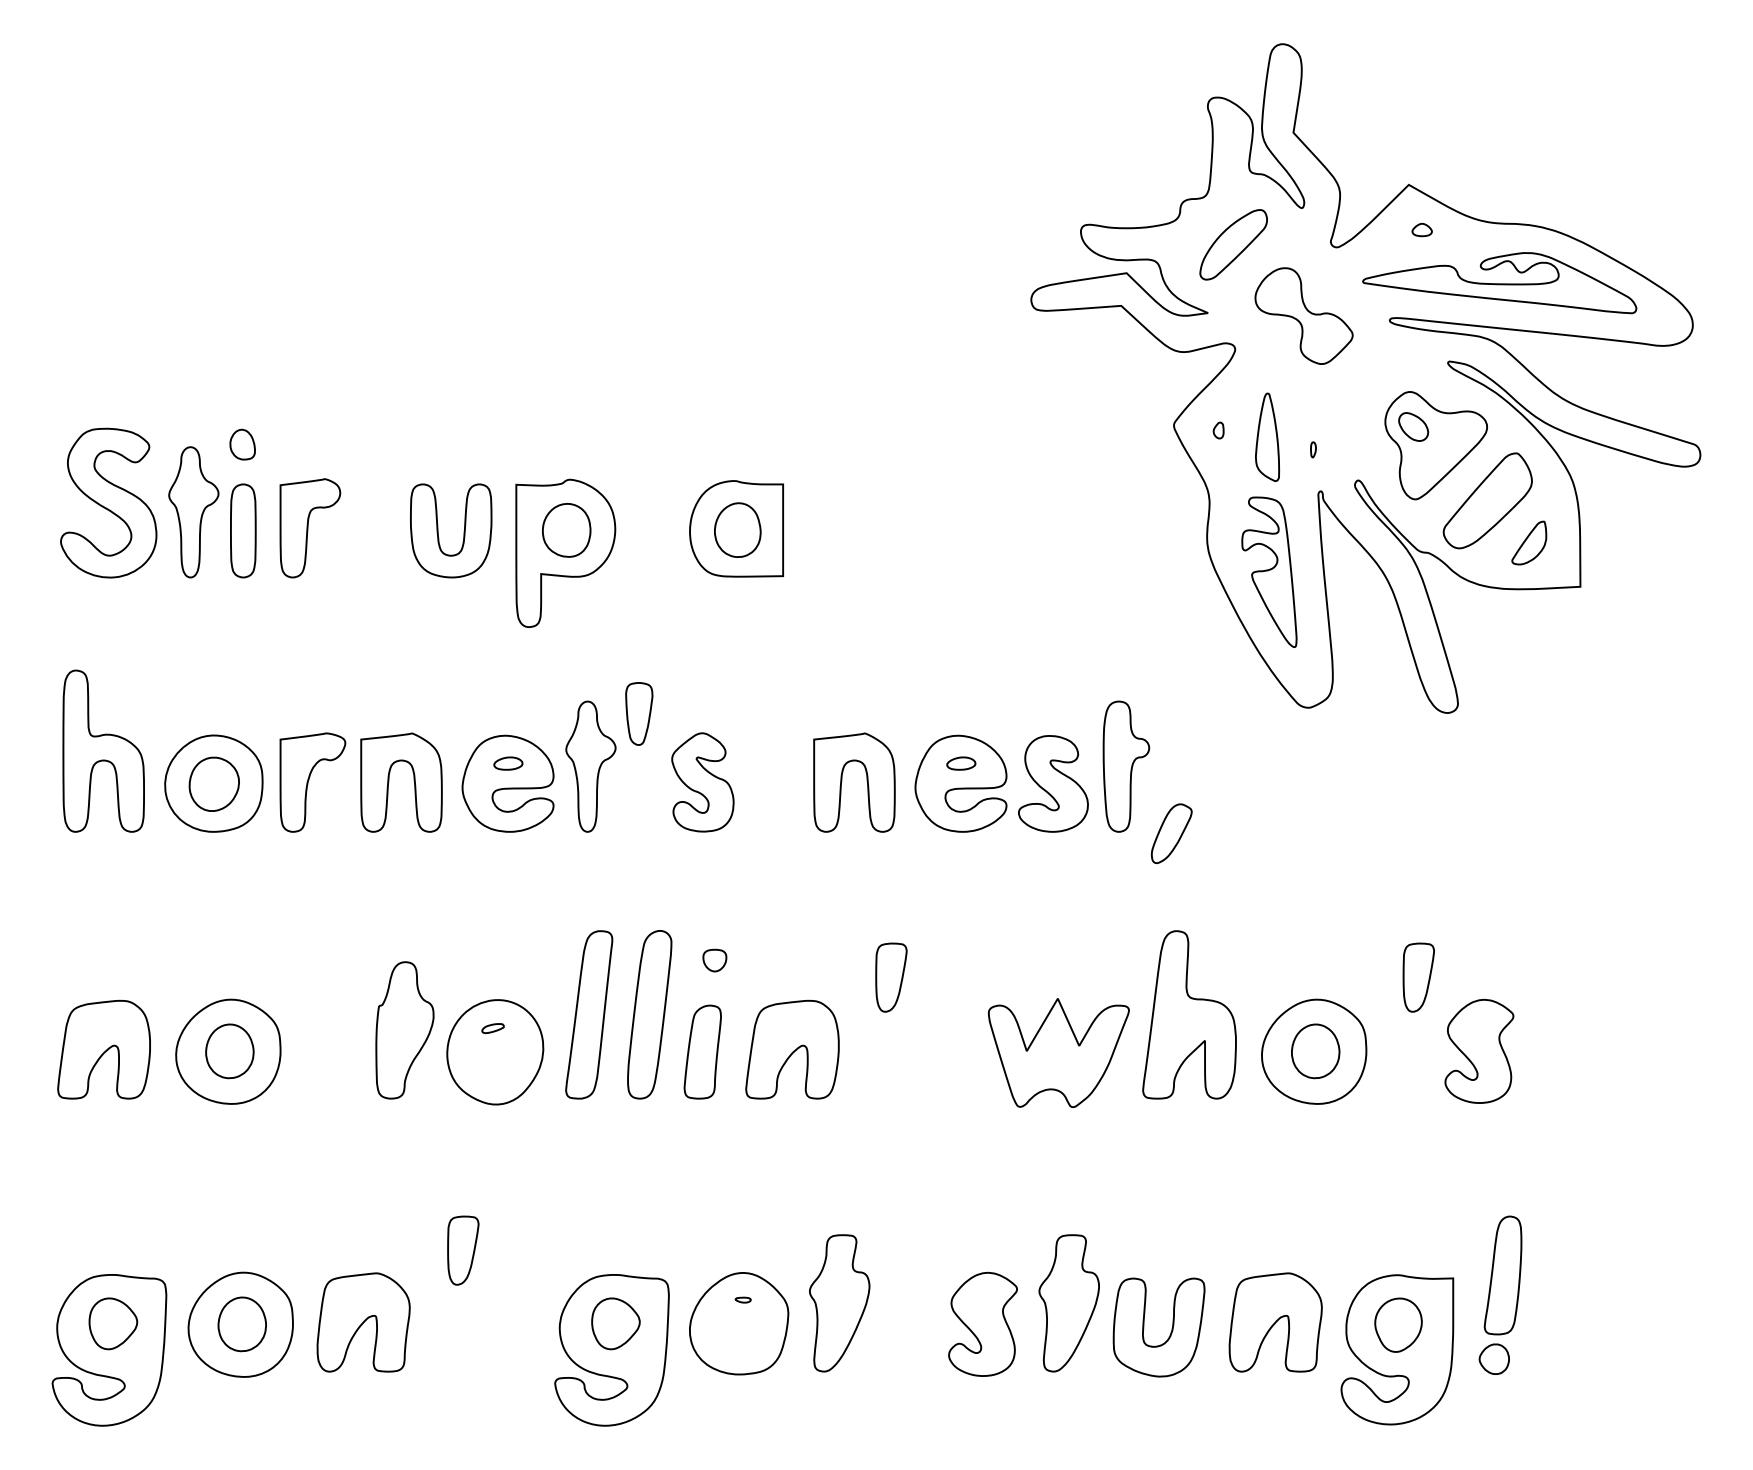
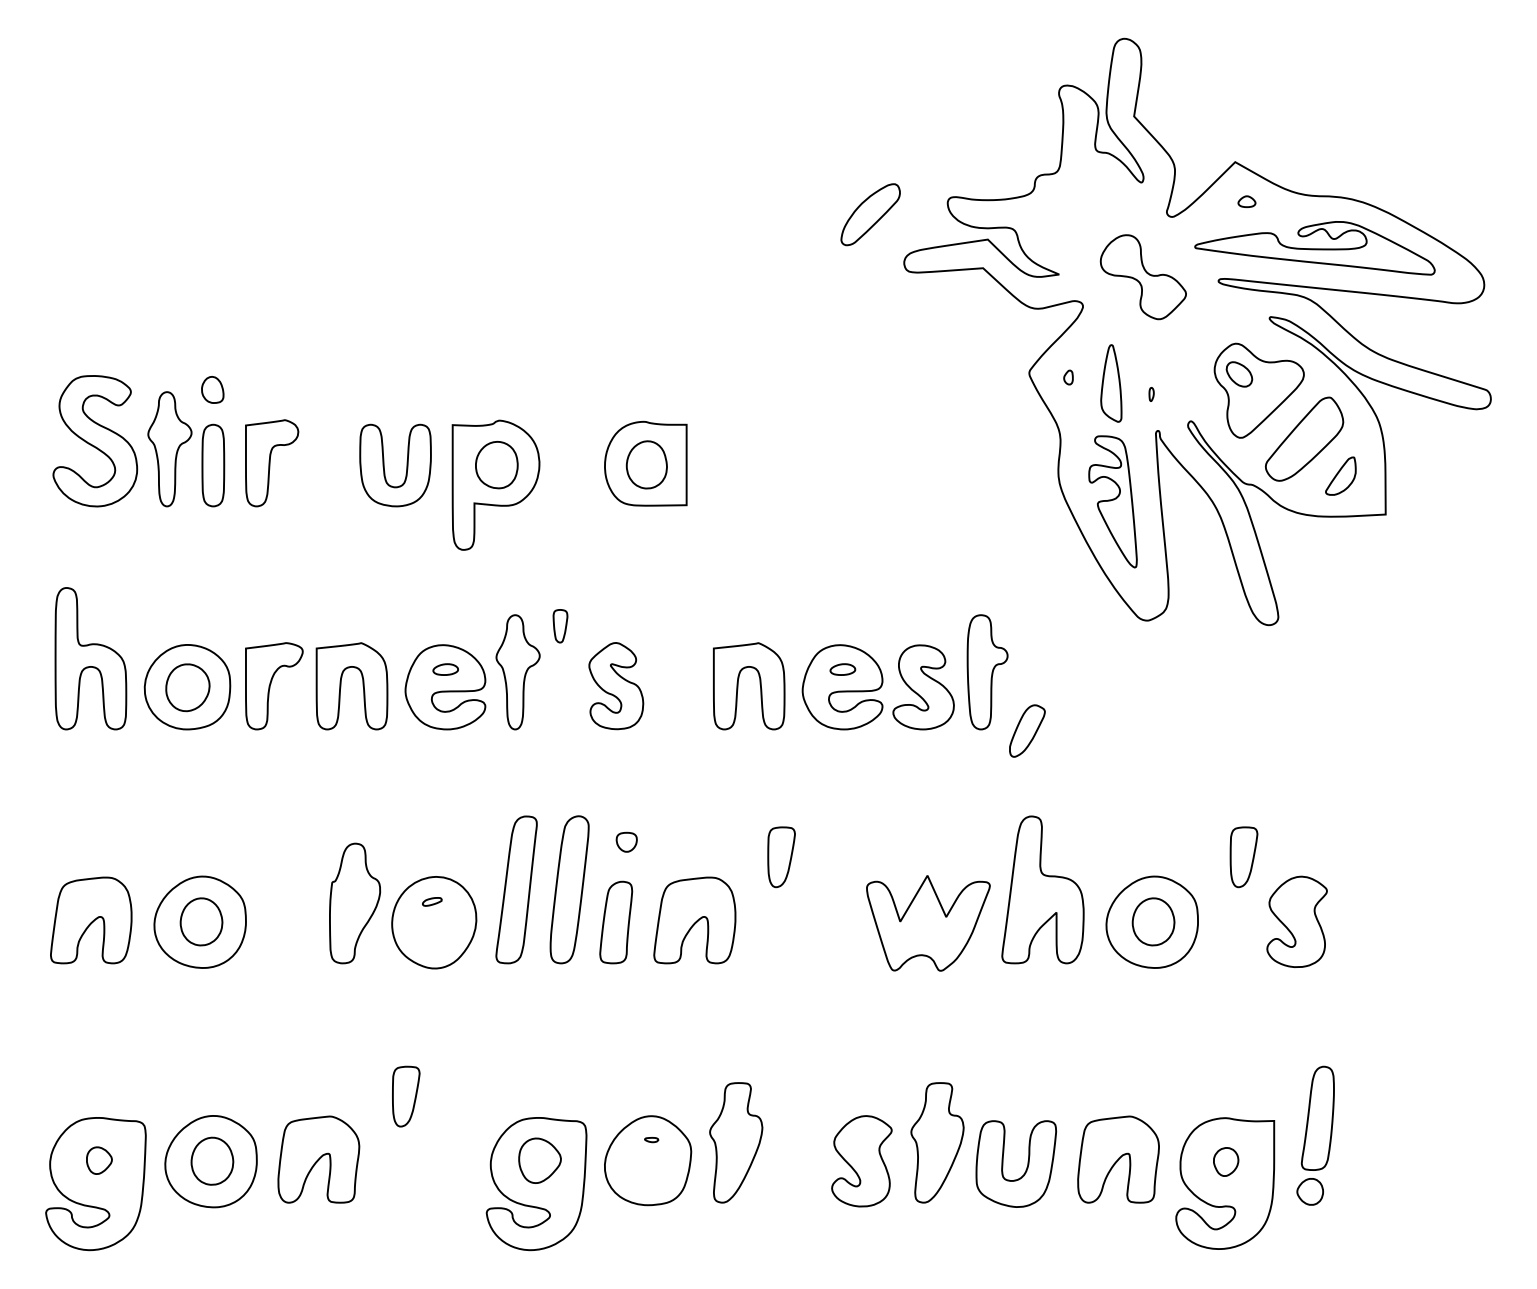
part: (1233, 244) -> (870, 214), moved
part: (639, 714) -> (560, 626), size x0.6
part: (113, 1323) -> (99, 1160), size x0.6
part: (1397, 1324) -> (1225, 1161), size x0.6

